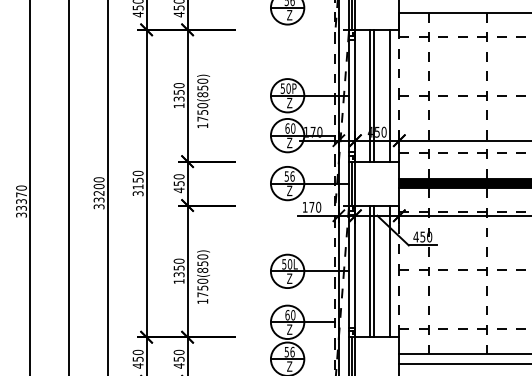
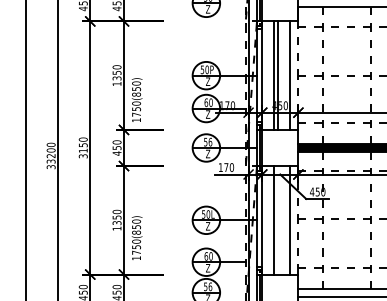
text: (203, 100) -> (137, 99), moved
line: (374, 271) -> (277, 220), removed
text: (203, 276) -> (137, 237), moved

